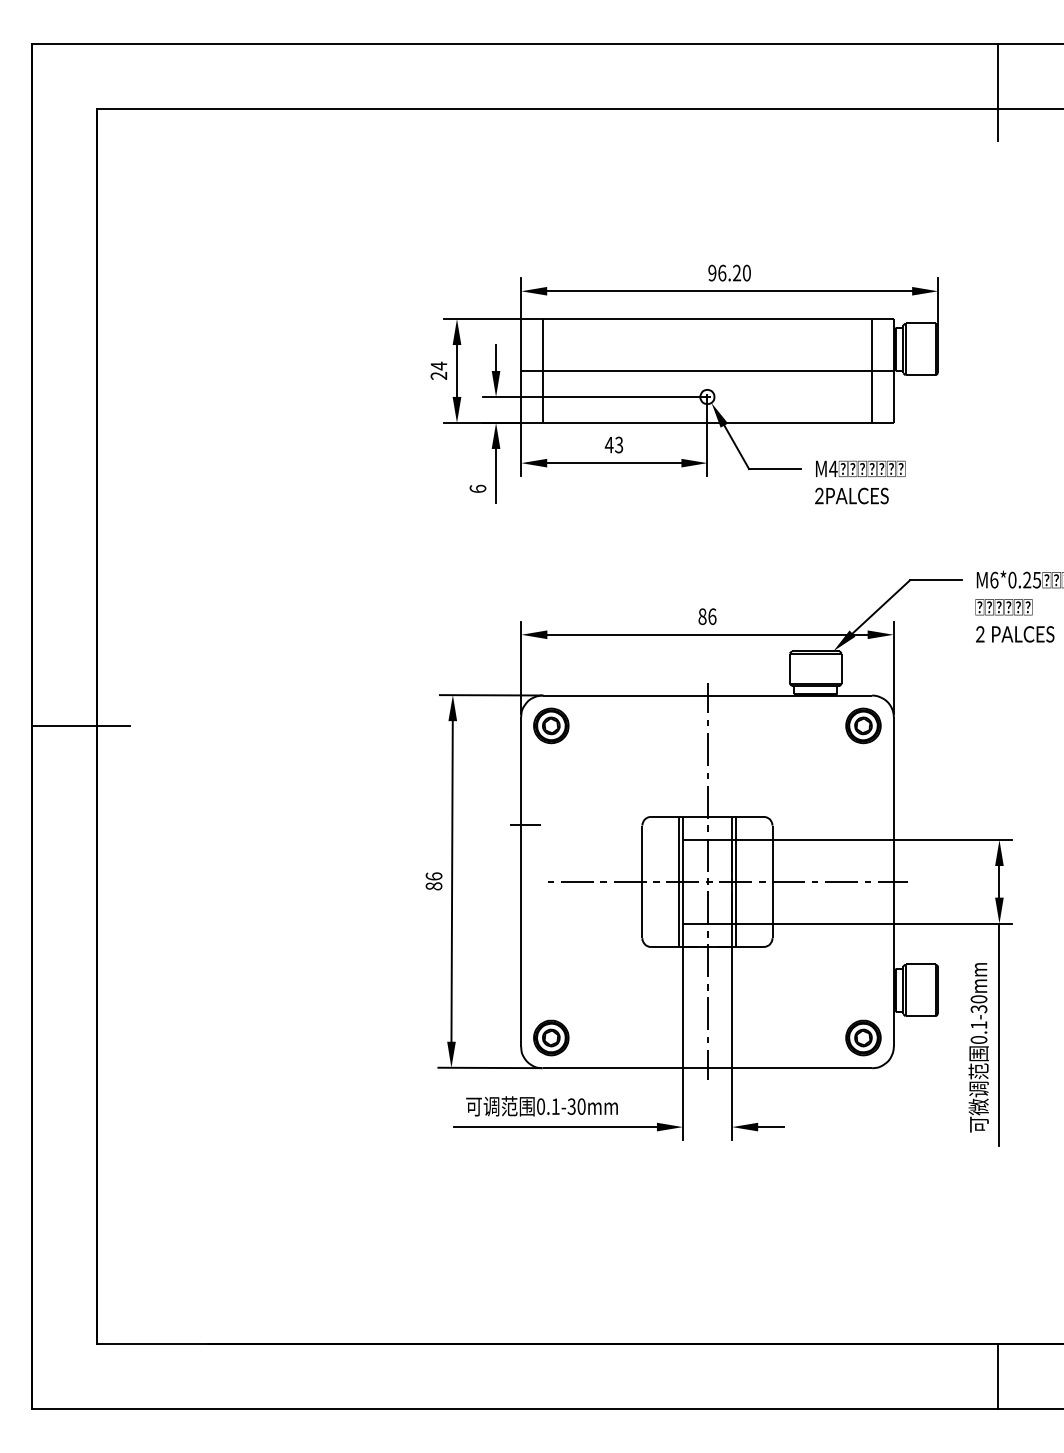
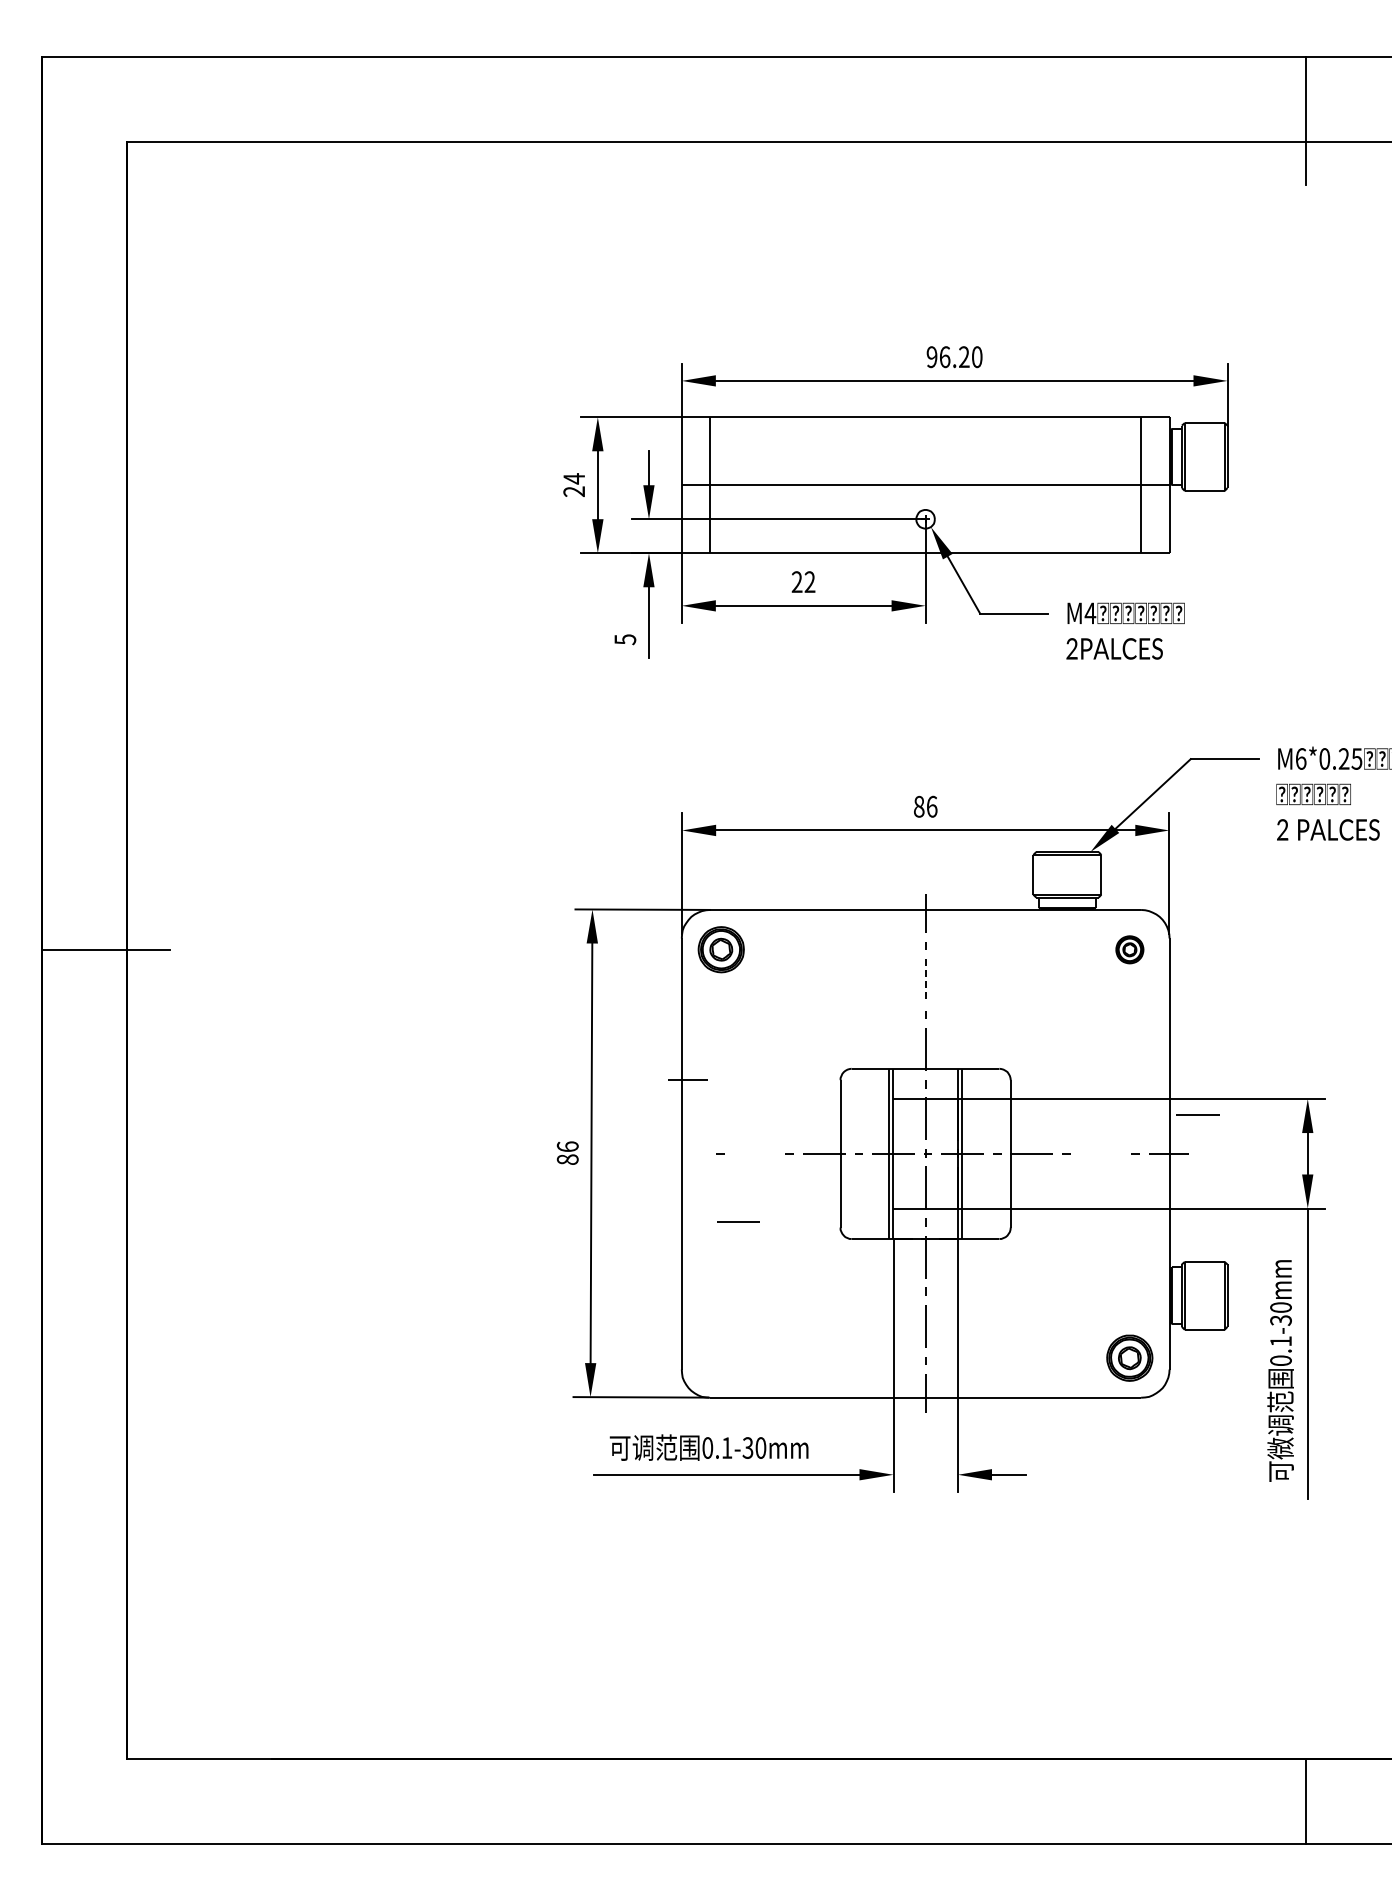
text: (614, 445) -> (803, 582), 43 -> 22
text: (478, 488) -> (625, 639), 6 -> 5
part: (863, 725) -> (1129, 949), size x0.6
line: (707, 749) -> (925, 980), solid -> dashed
line: (577, 881) -> (738, 1221), moved
line: (841, 881) -> (1197, 1114), moved
part: (550, 1037) -> (720, 1357), removed

